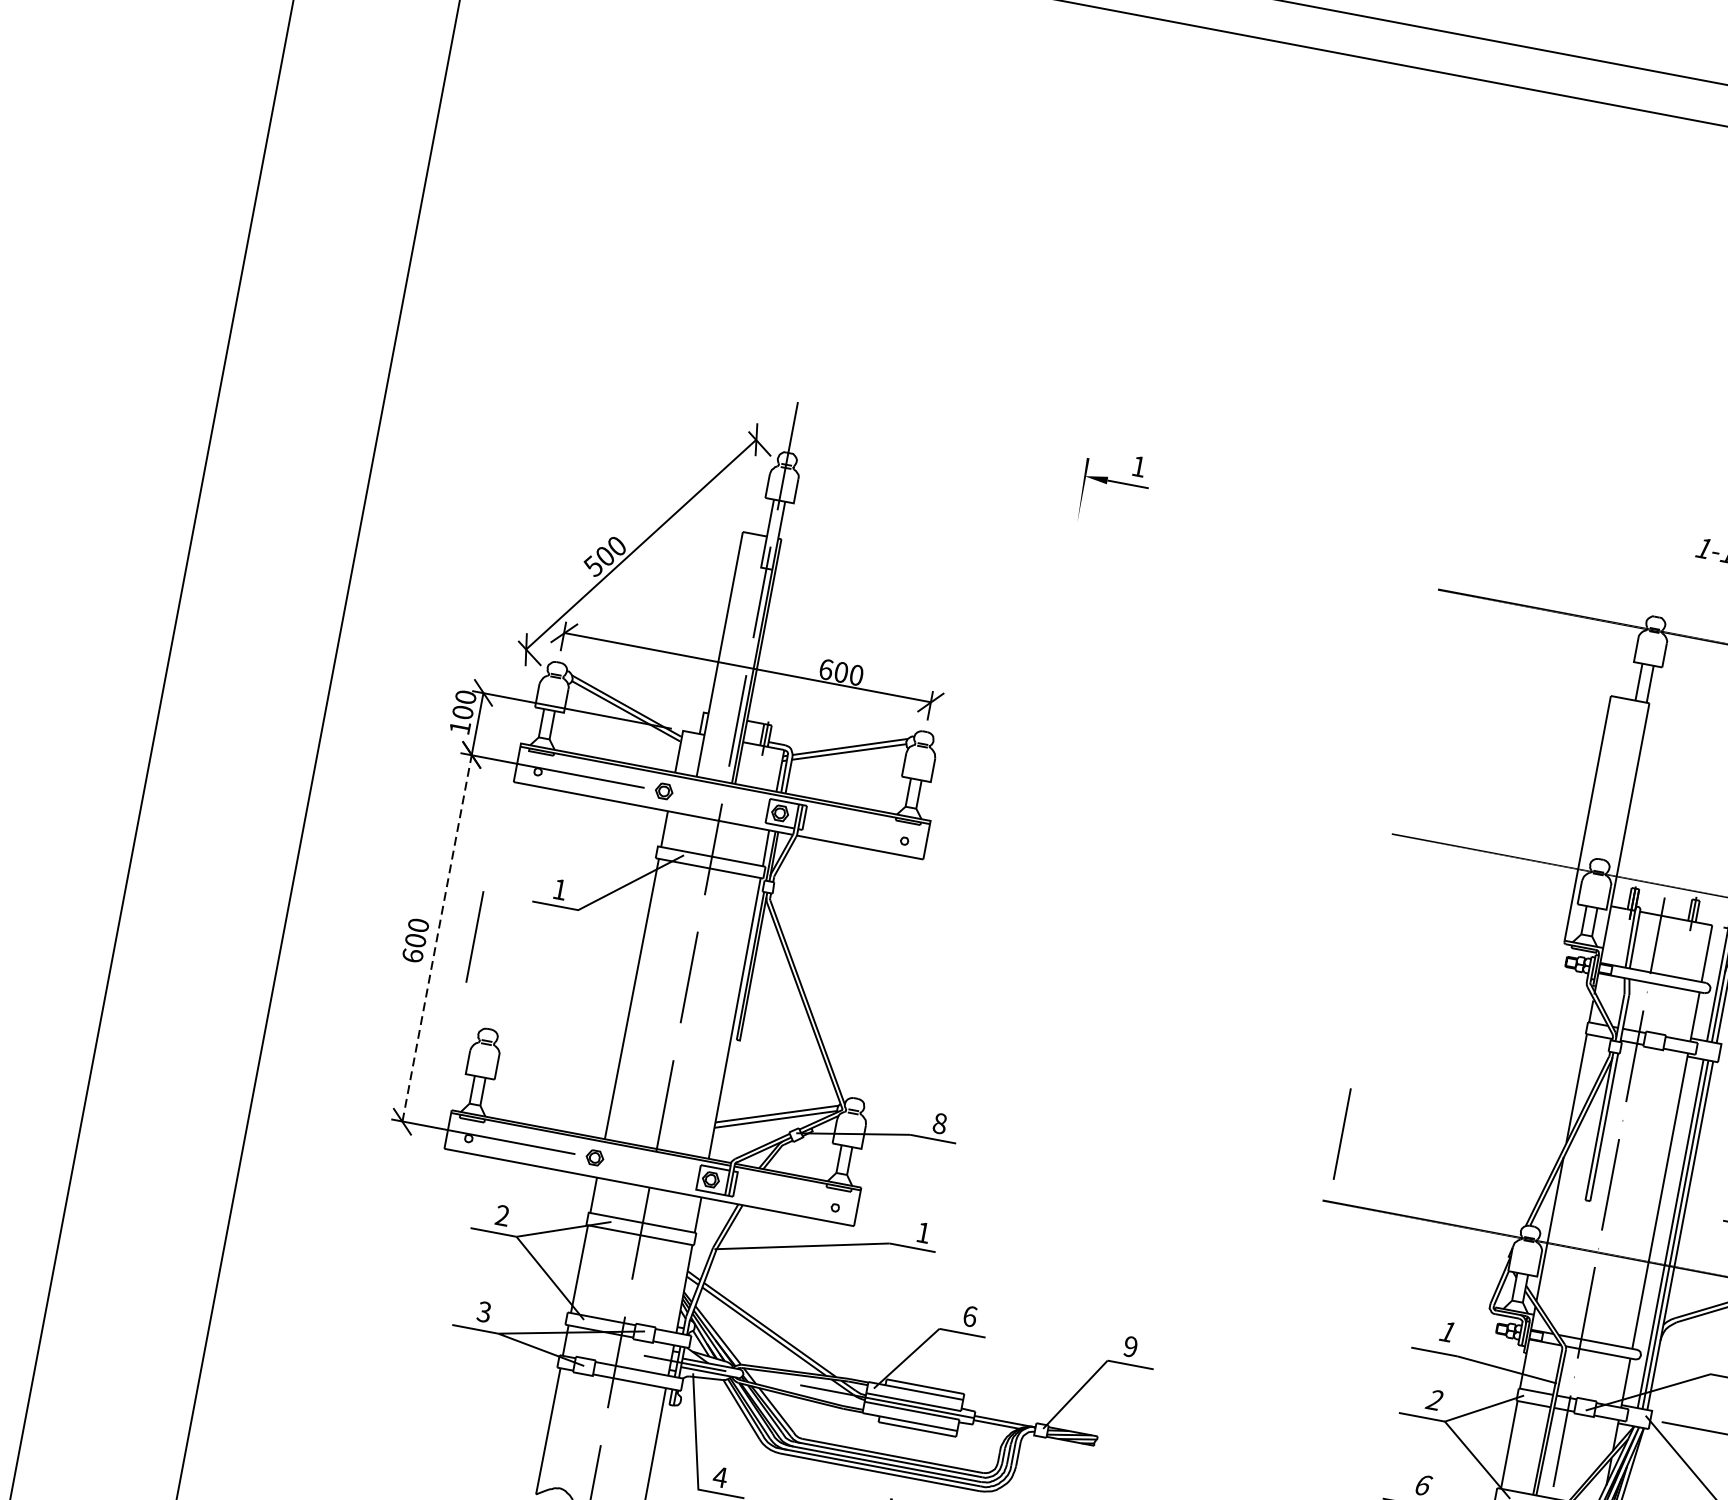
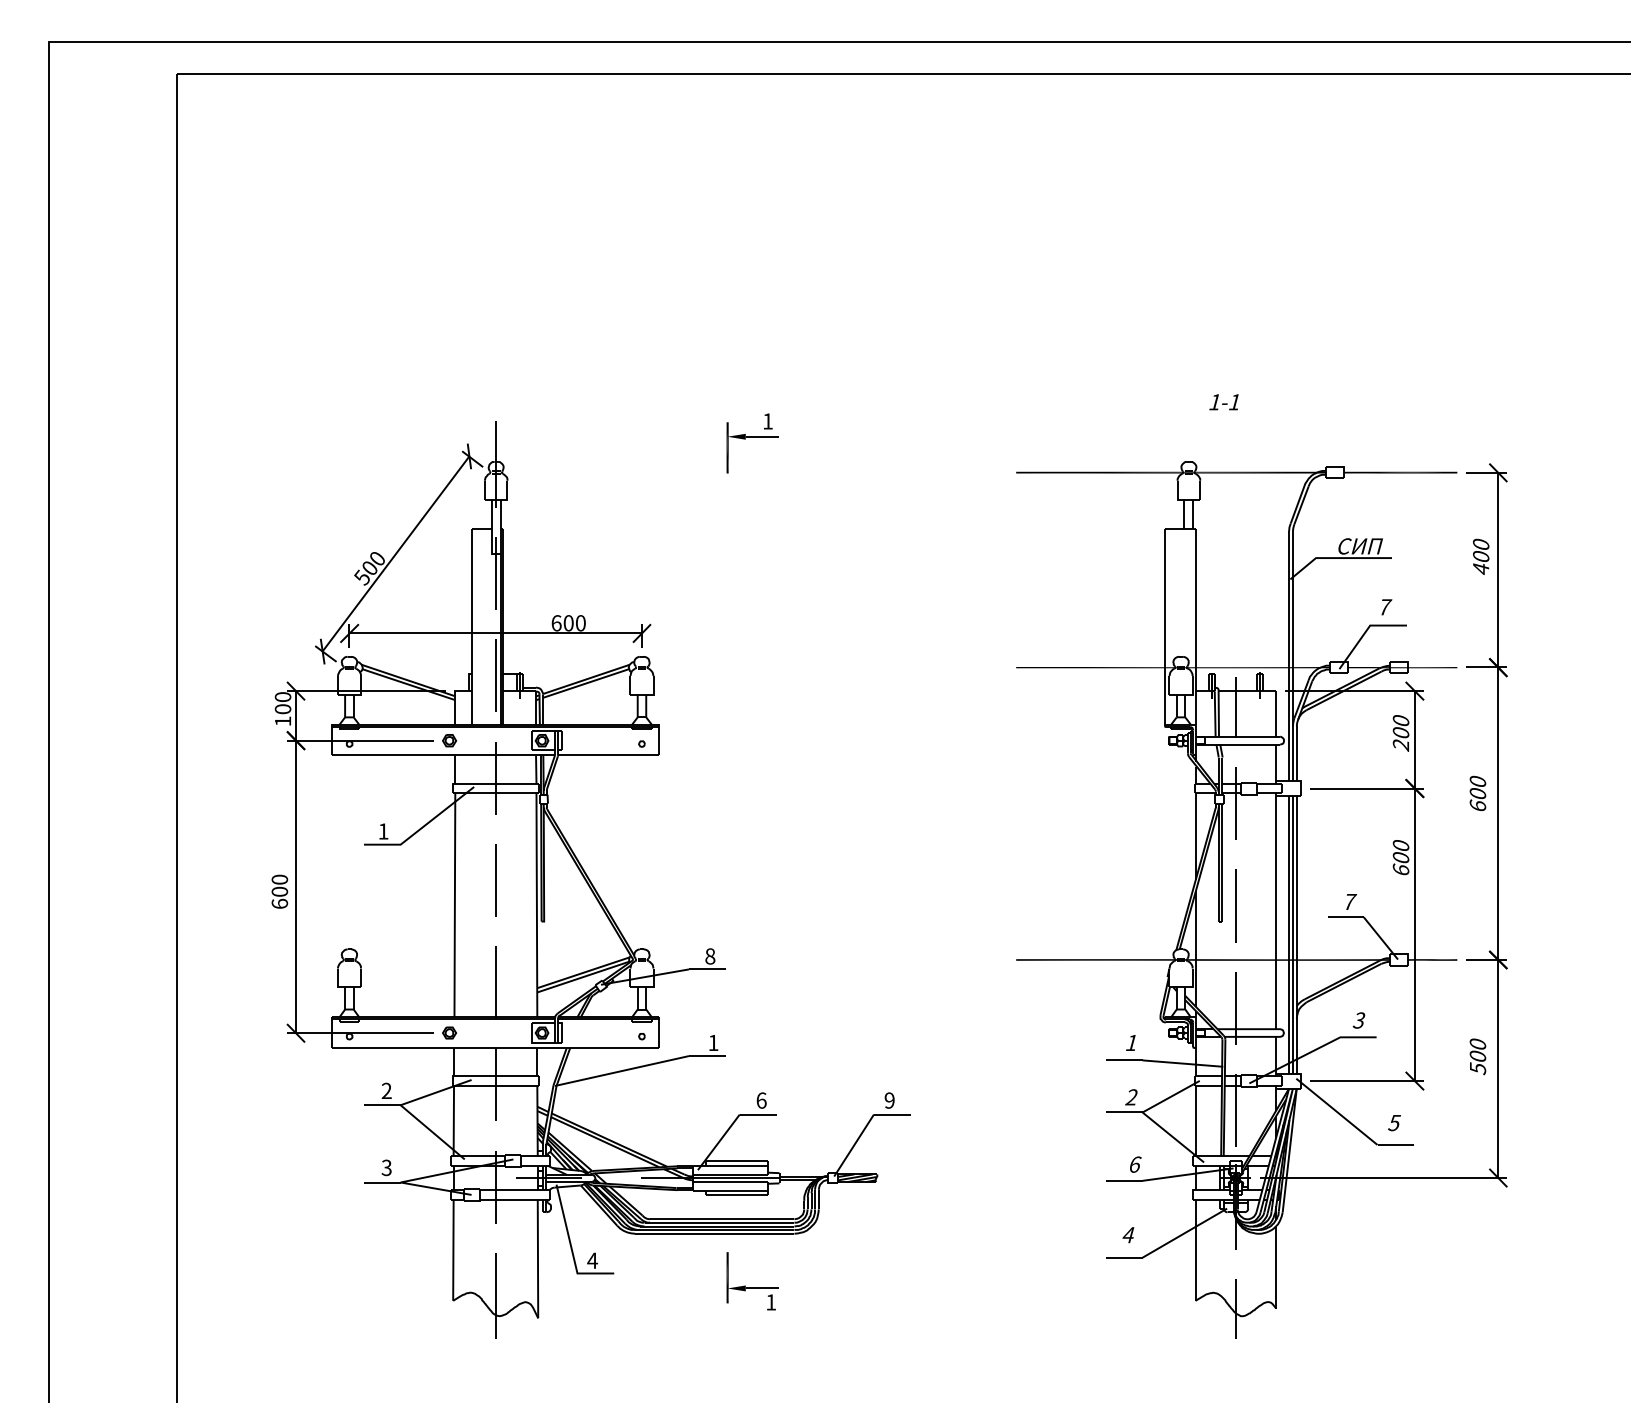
fill: (1082, 489) -> (727, 447), added
line: (437, 937) -> (296, 886), dashed -> solid
line: (474, 937) -> (324, 880), removed
line: (1342, 1133) -> (1021, 905), removed

